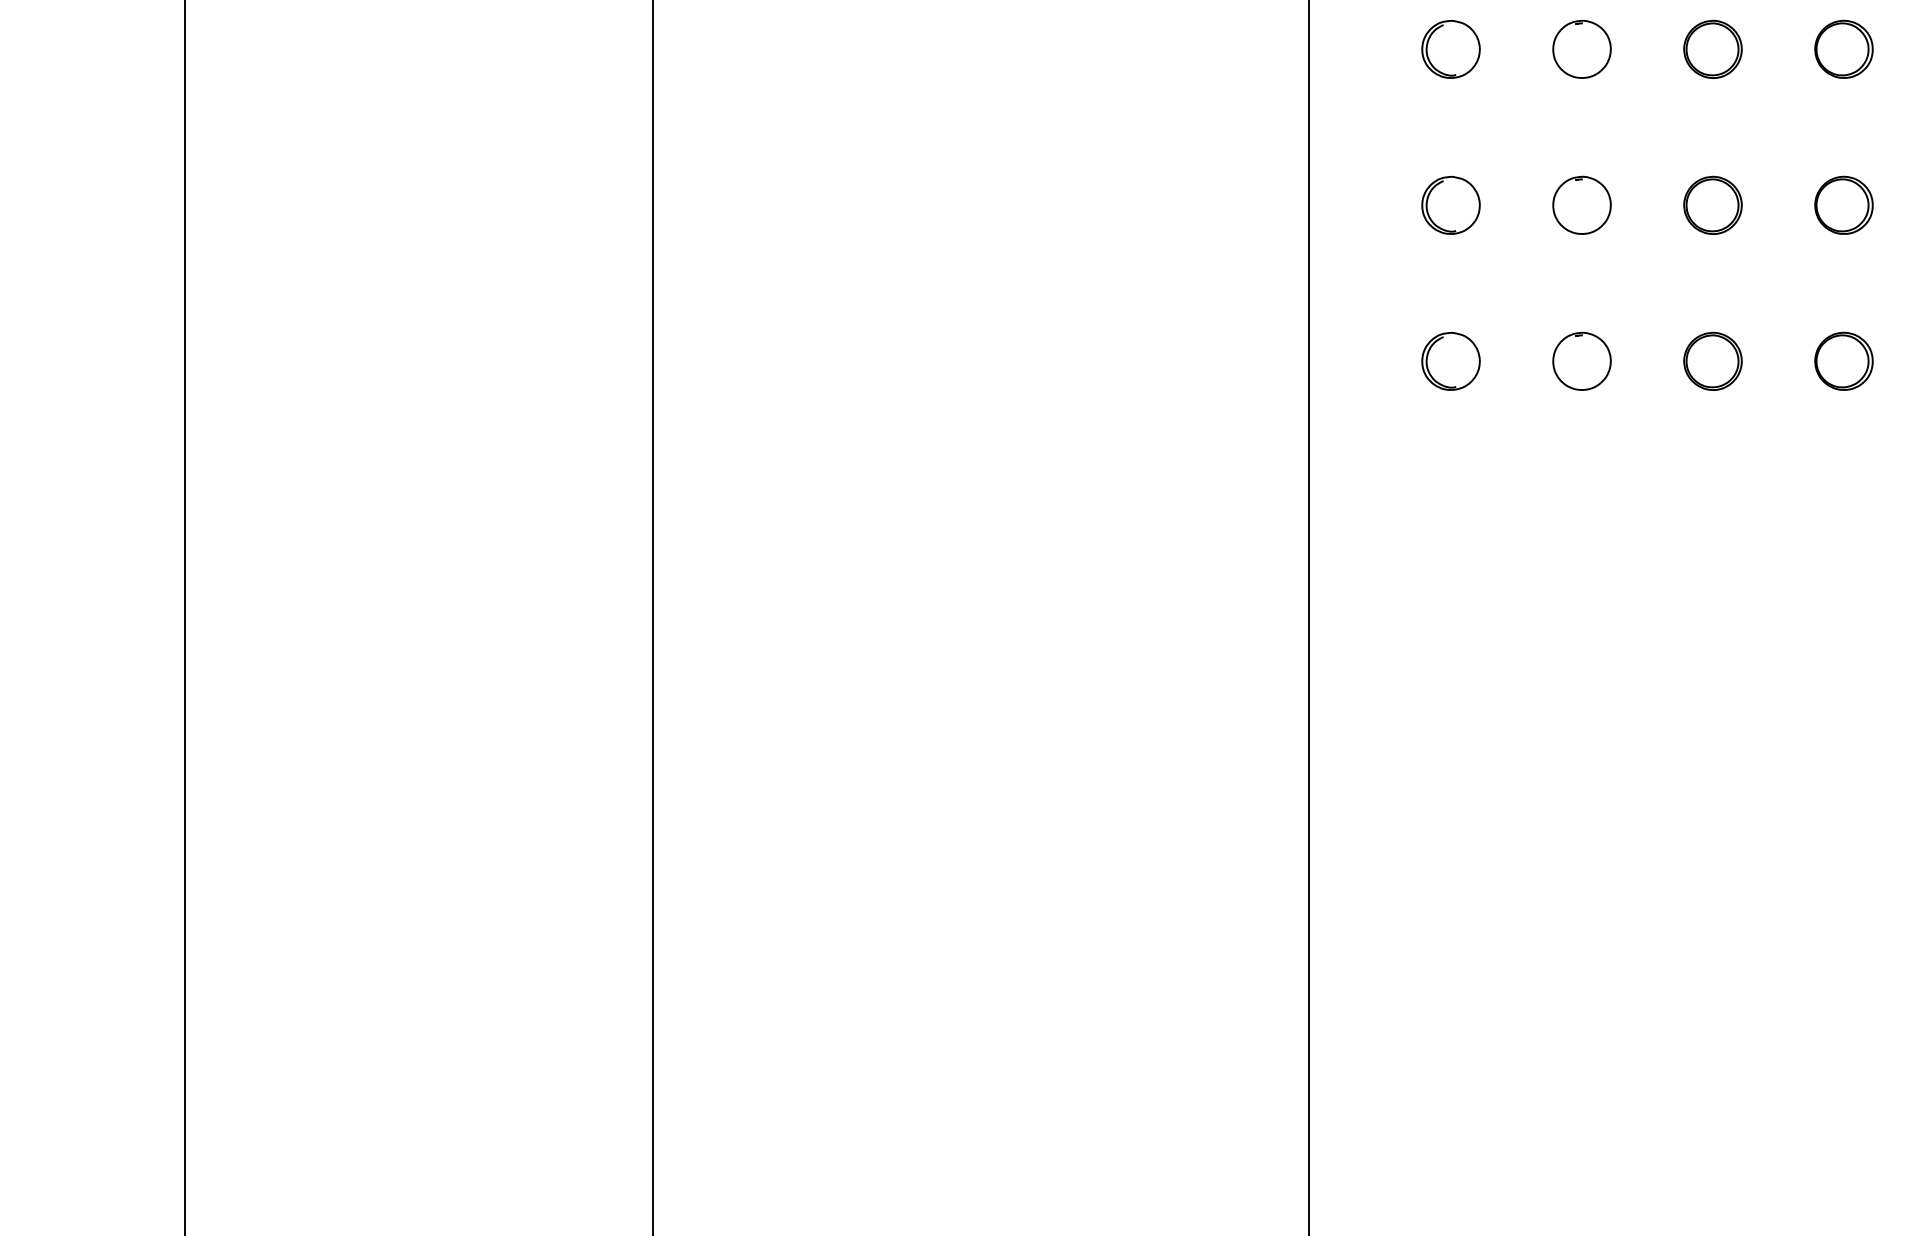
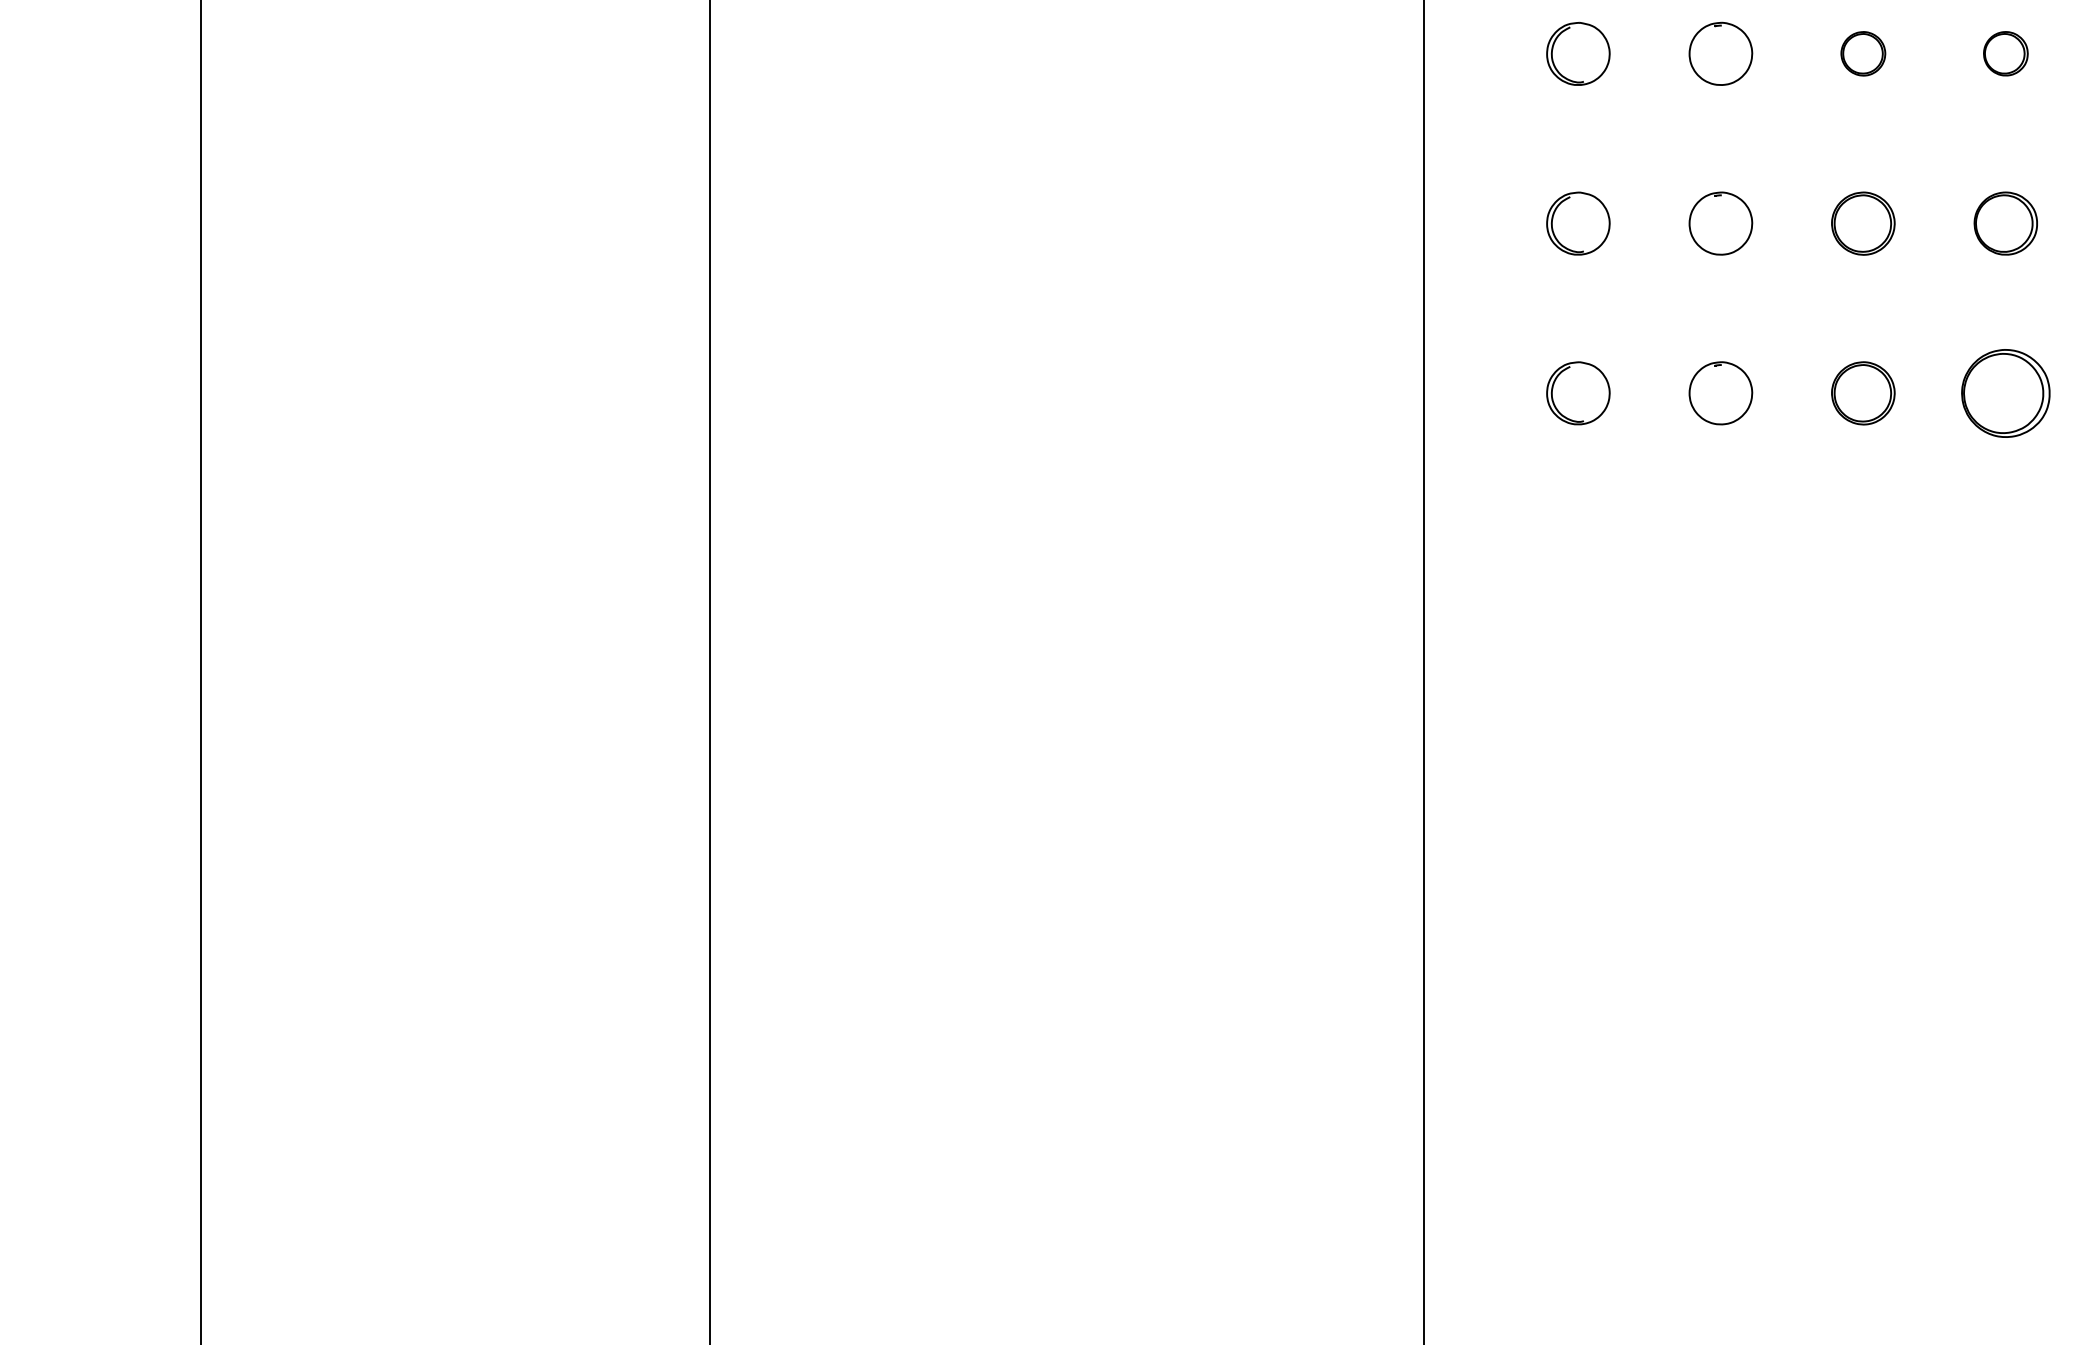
part: (1712, 48) -> (1862, 52), size x0.7
part: (1843, 48) -> (2005, 52), size x0.7
part: (1843, 360) -> (2005, 392), size x1.4

